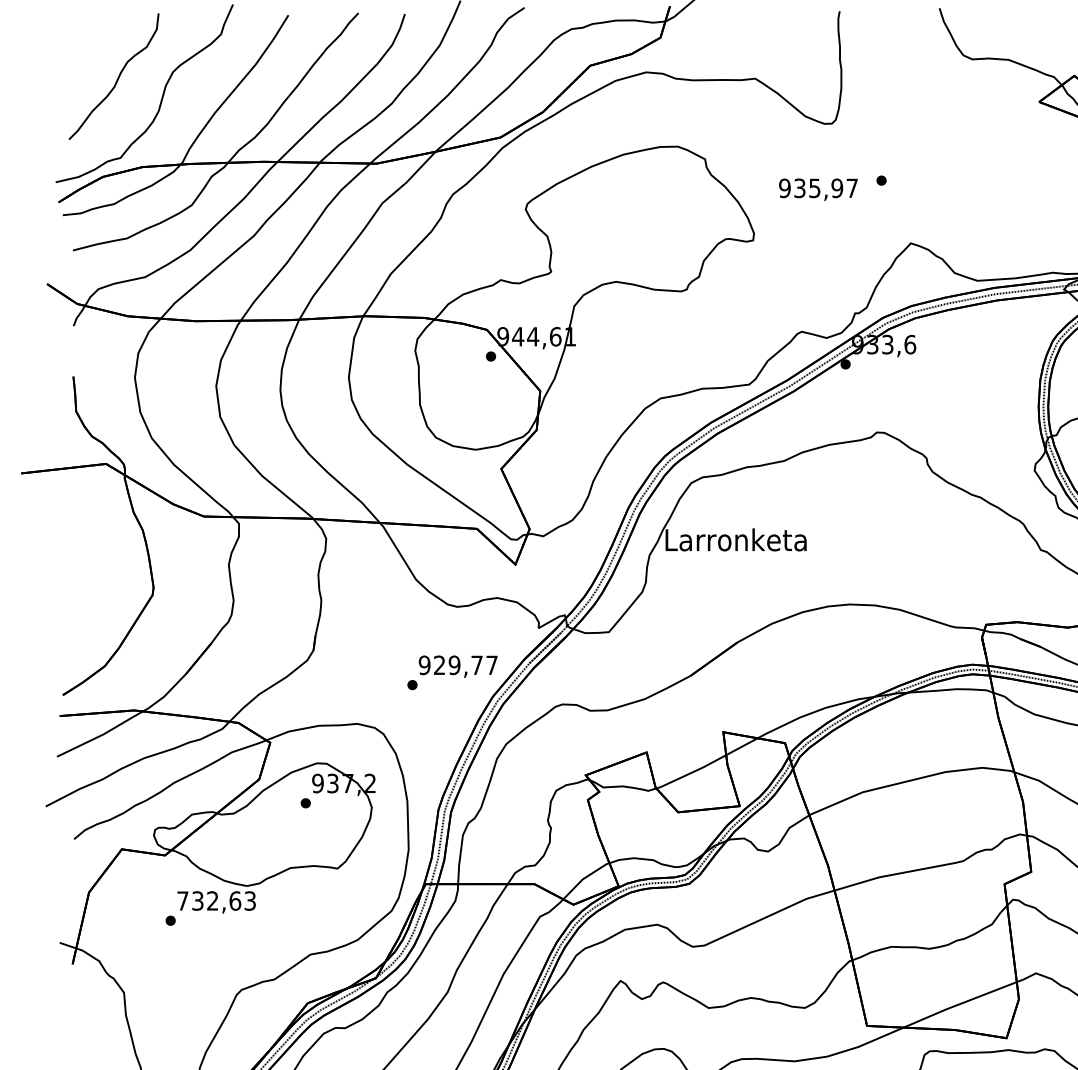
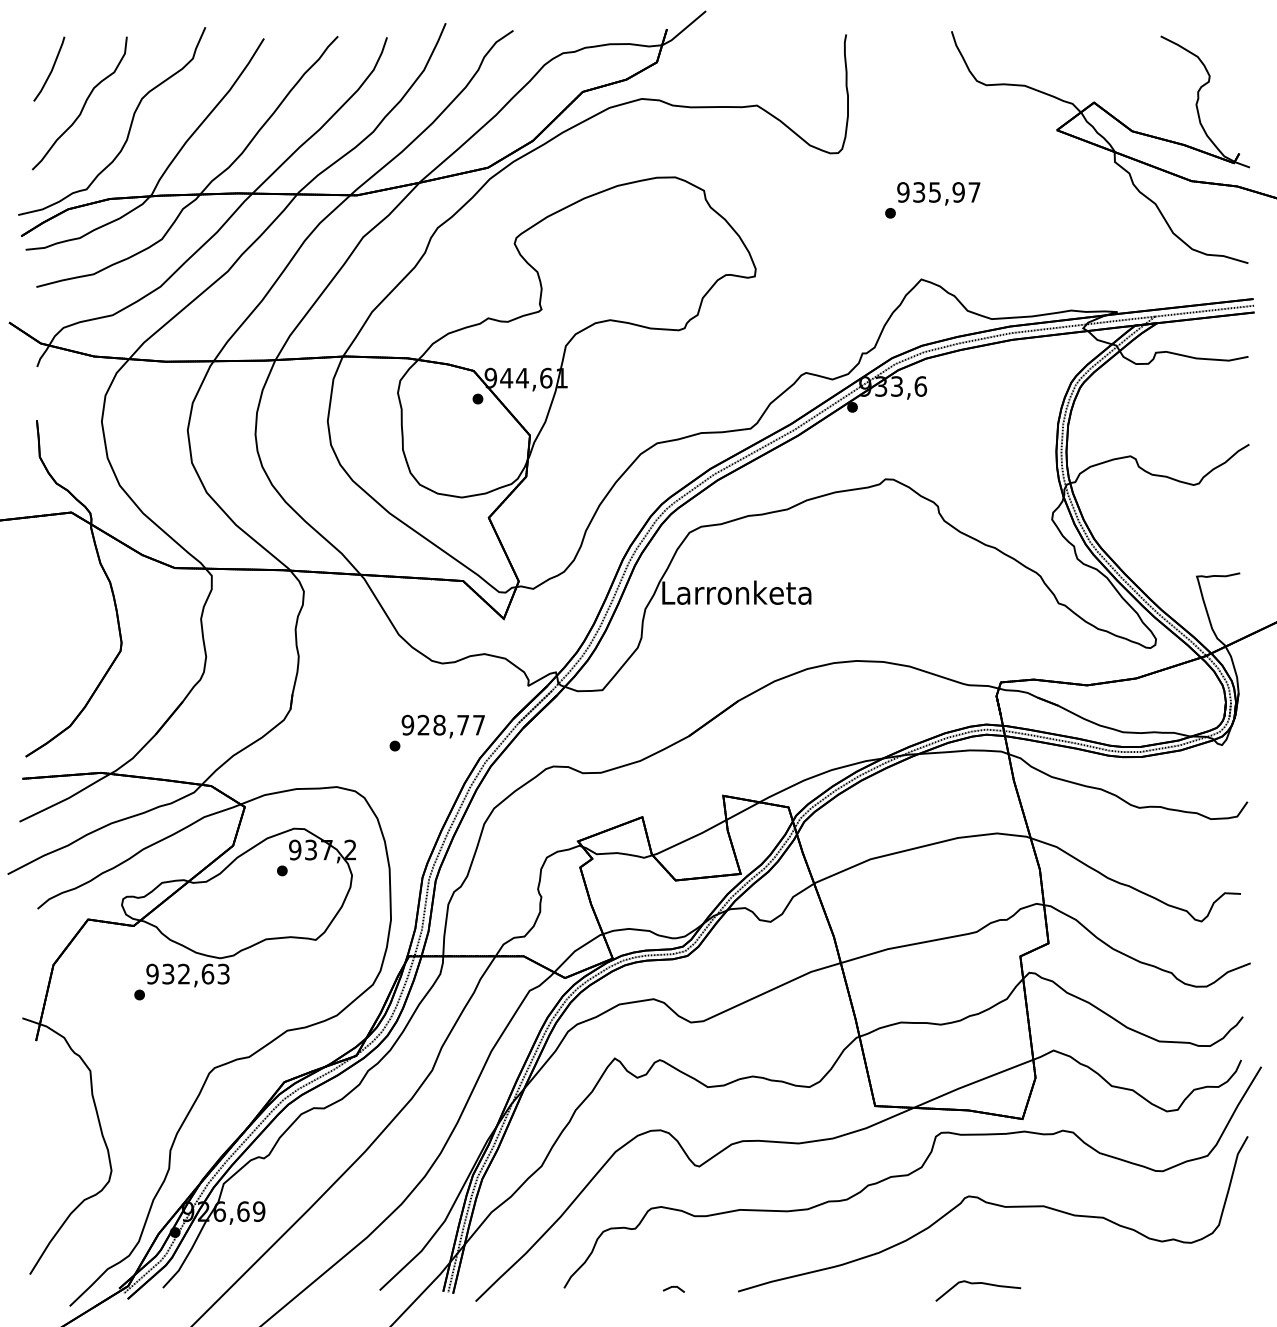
part: (85, 43) -> (49, 68), added
text: (818, 189) -> (938, 193), moved
text: (454, 665) -> (439, 725), 929,77 -> 928,77
text: (182, 900) -> (152, 973), 732,63 -> 932,63

